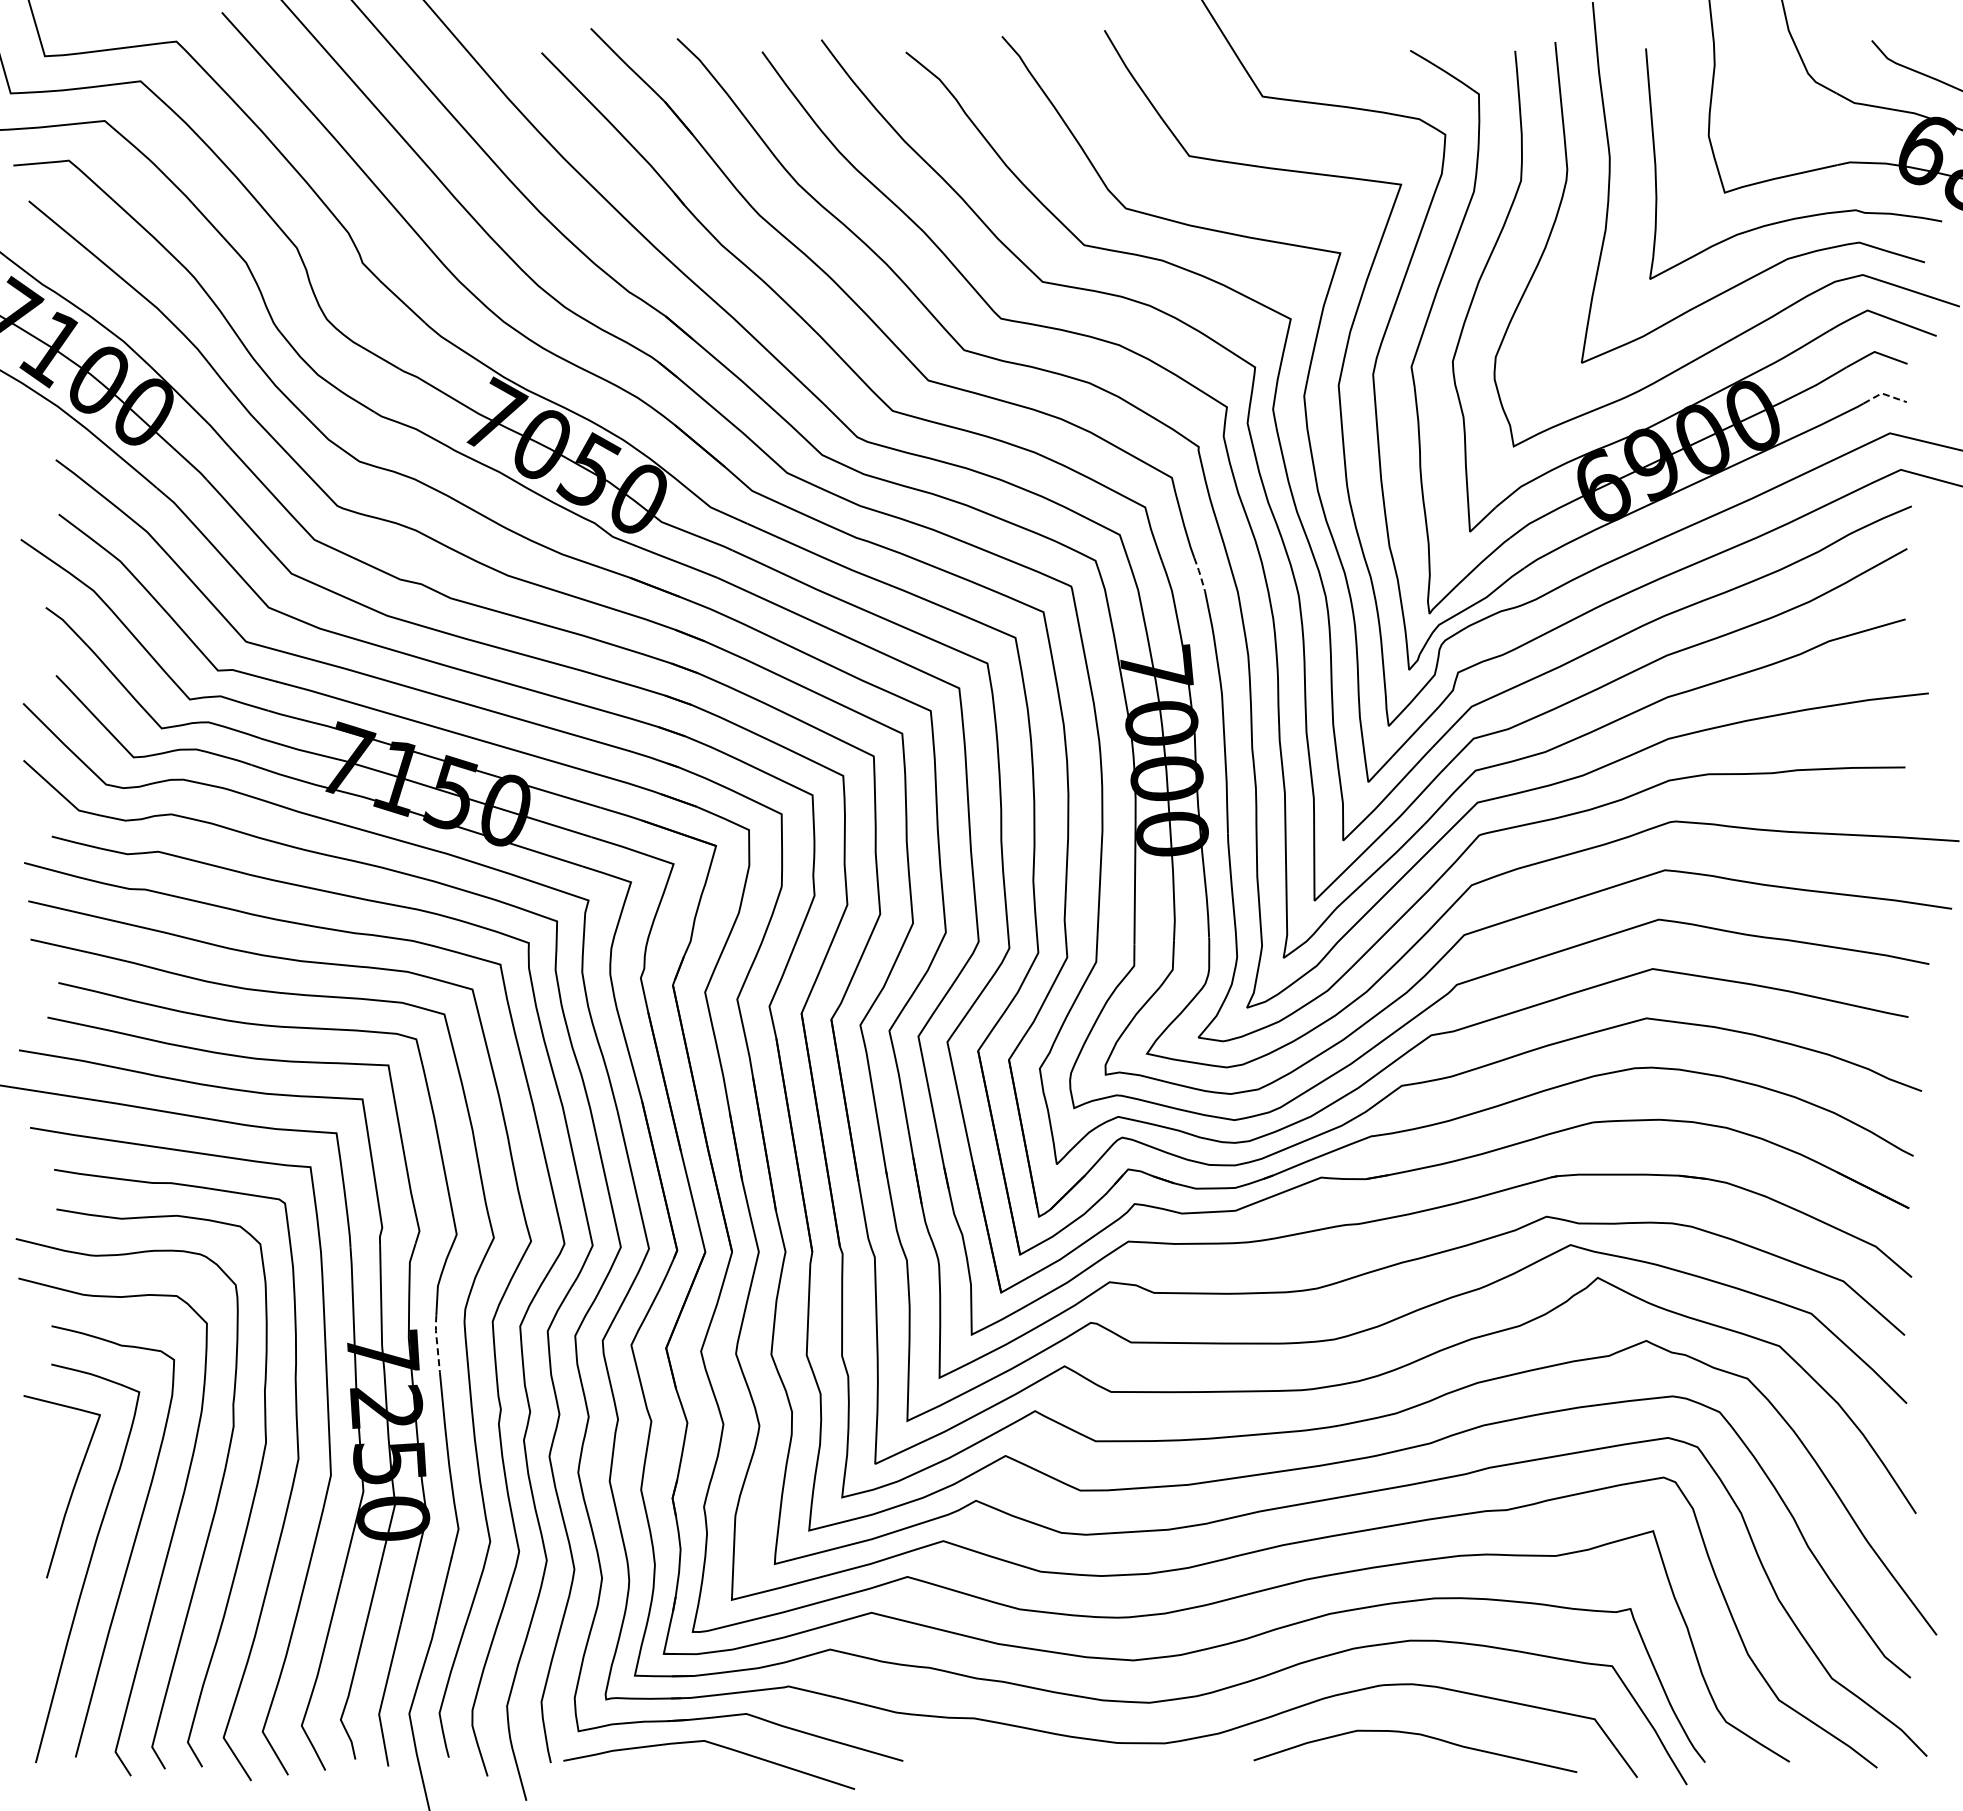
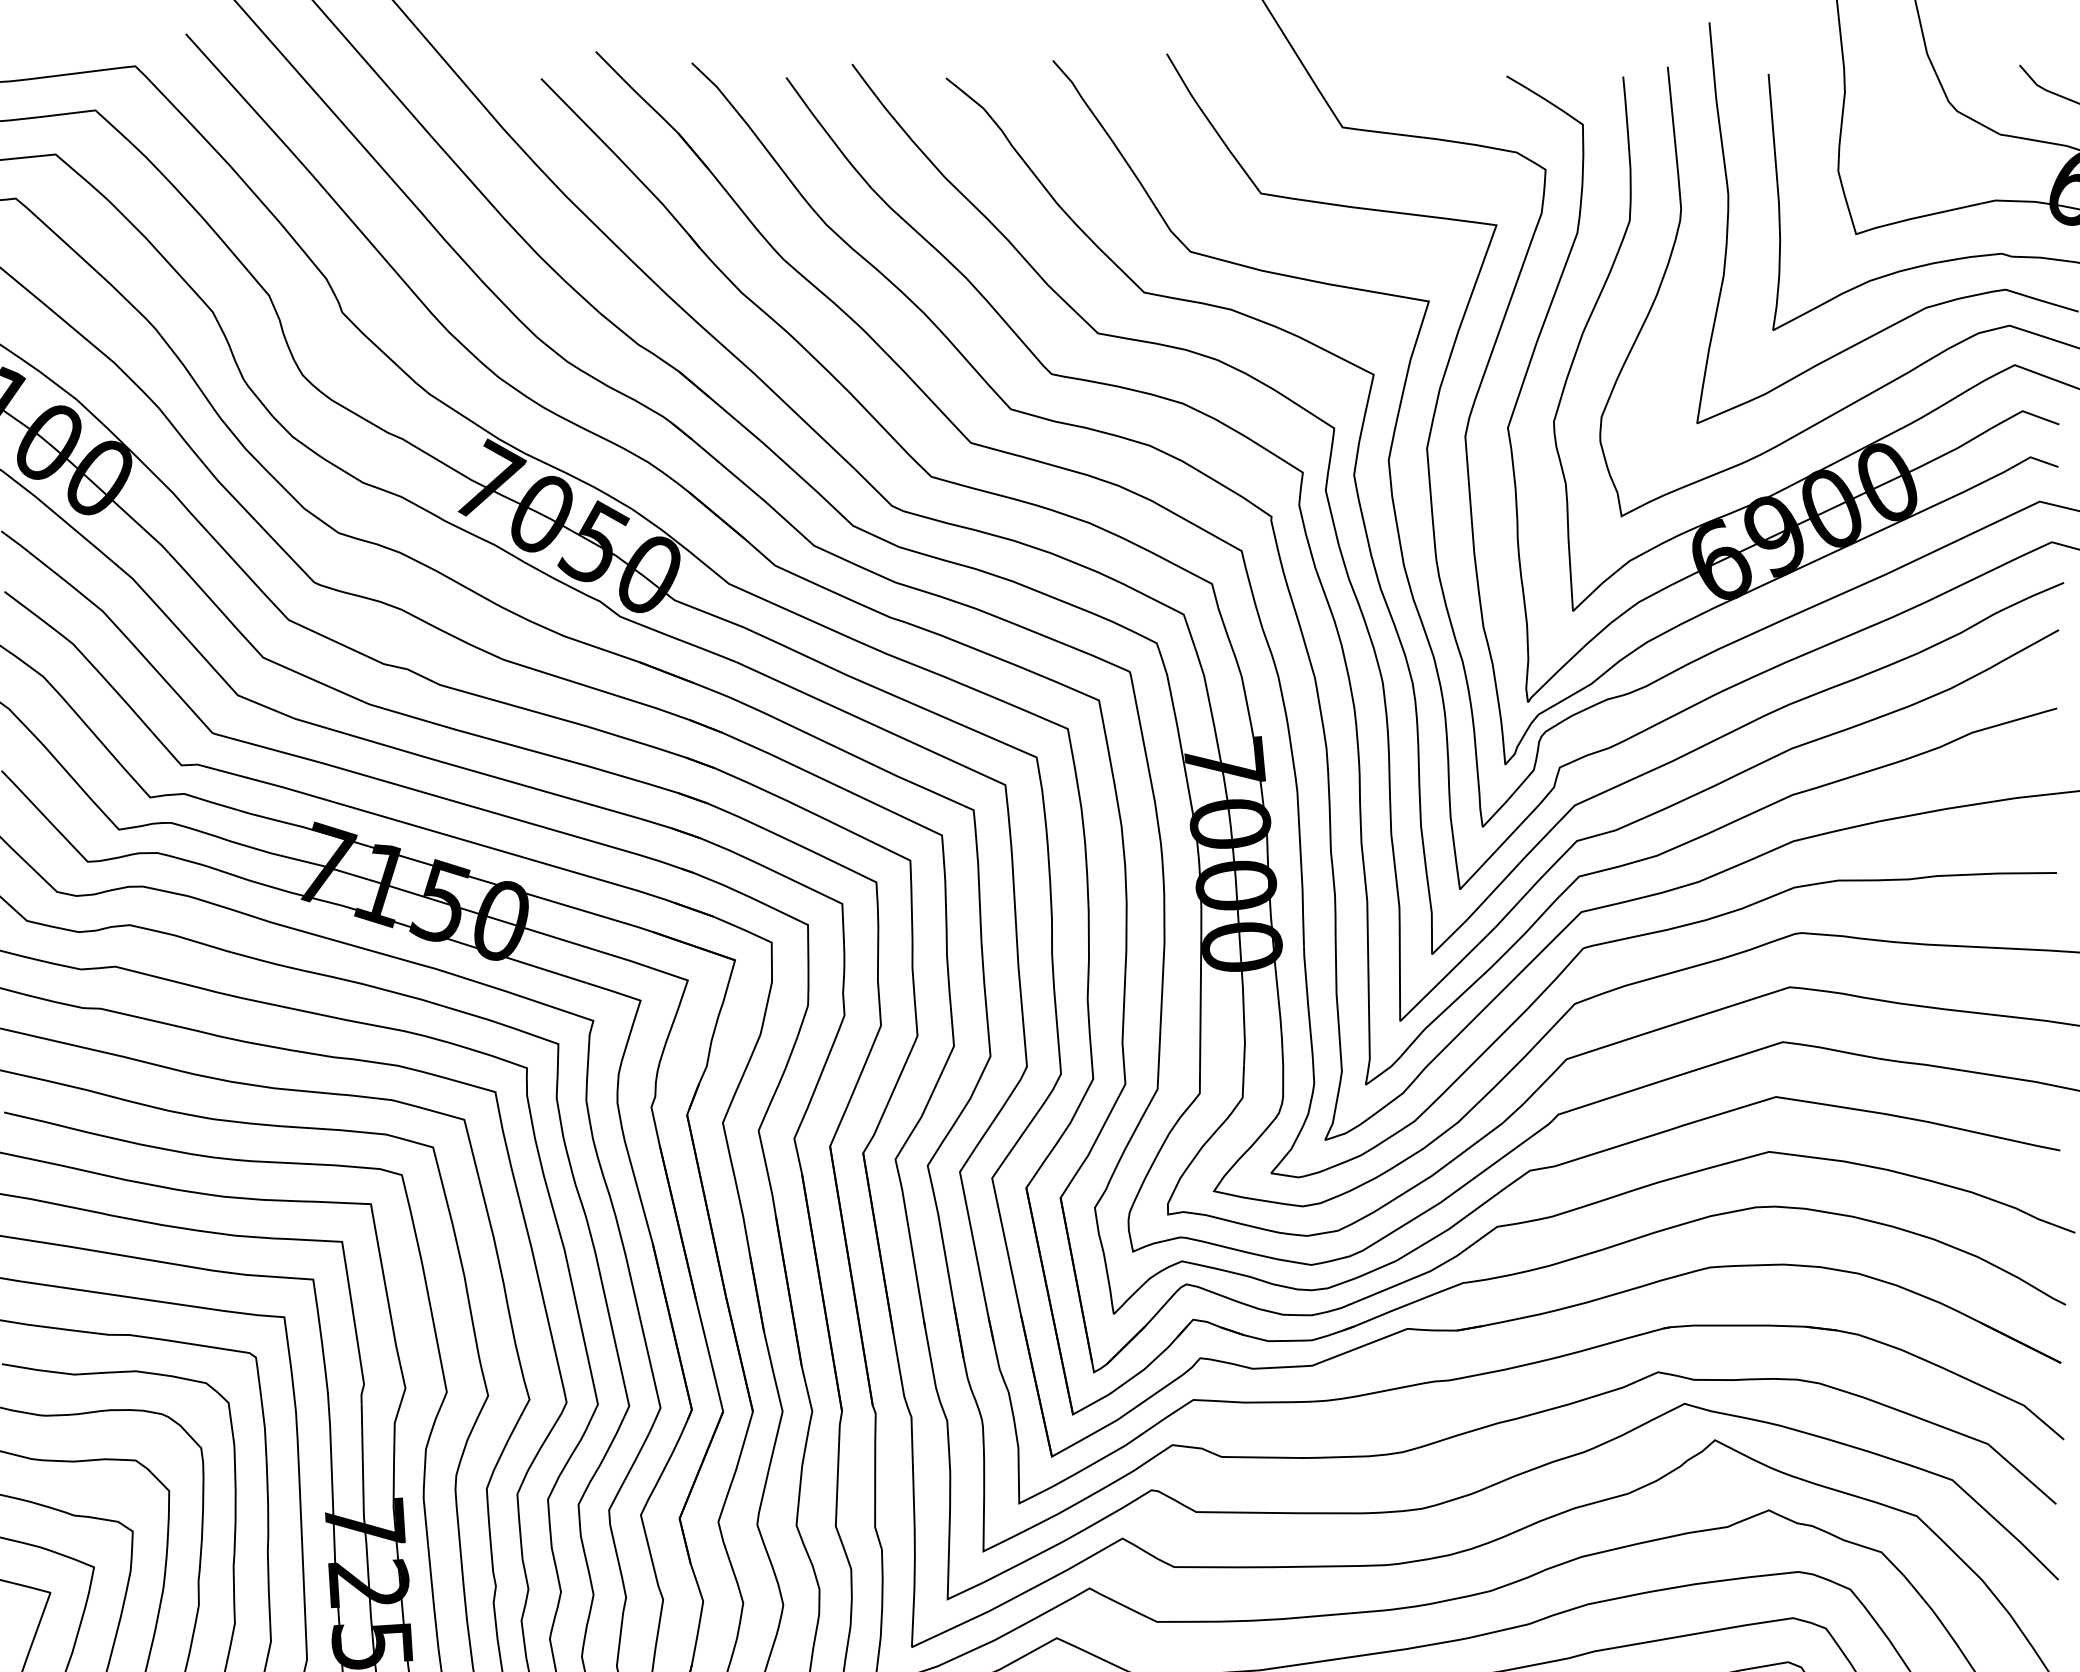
line: (1884, 394) -> (2033, 458), dashed -> solid
line: (1200, 574) -> (1273, 658), dashed -> solid
line: (437, 1343) -> (425, 1513), dashed -> solid

